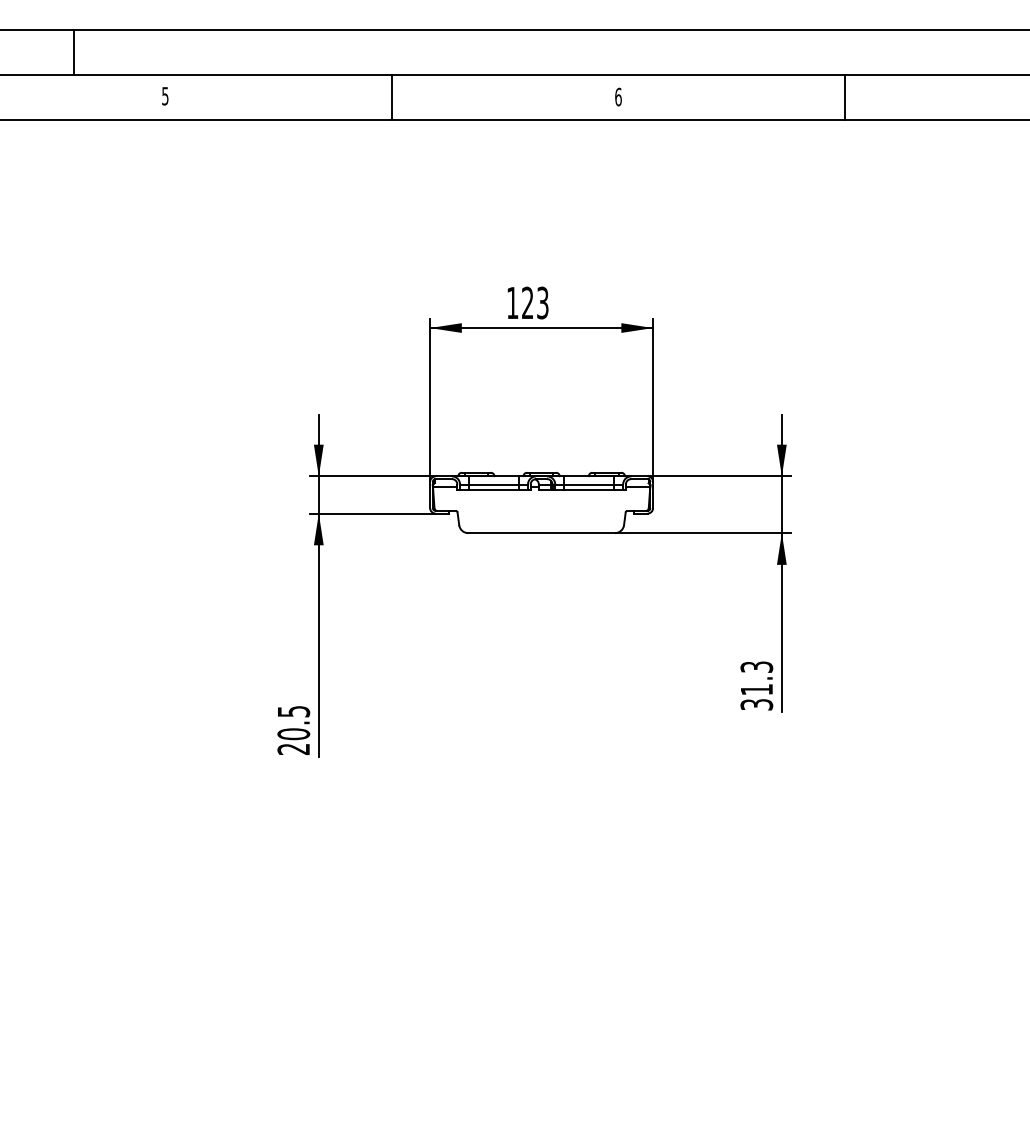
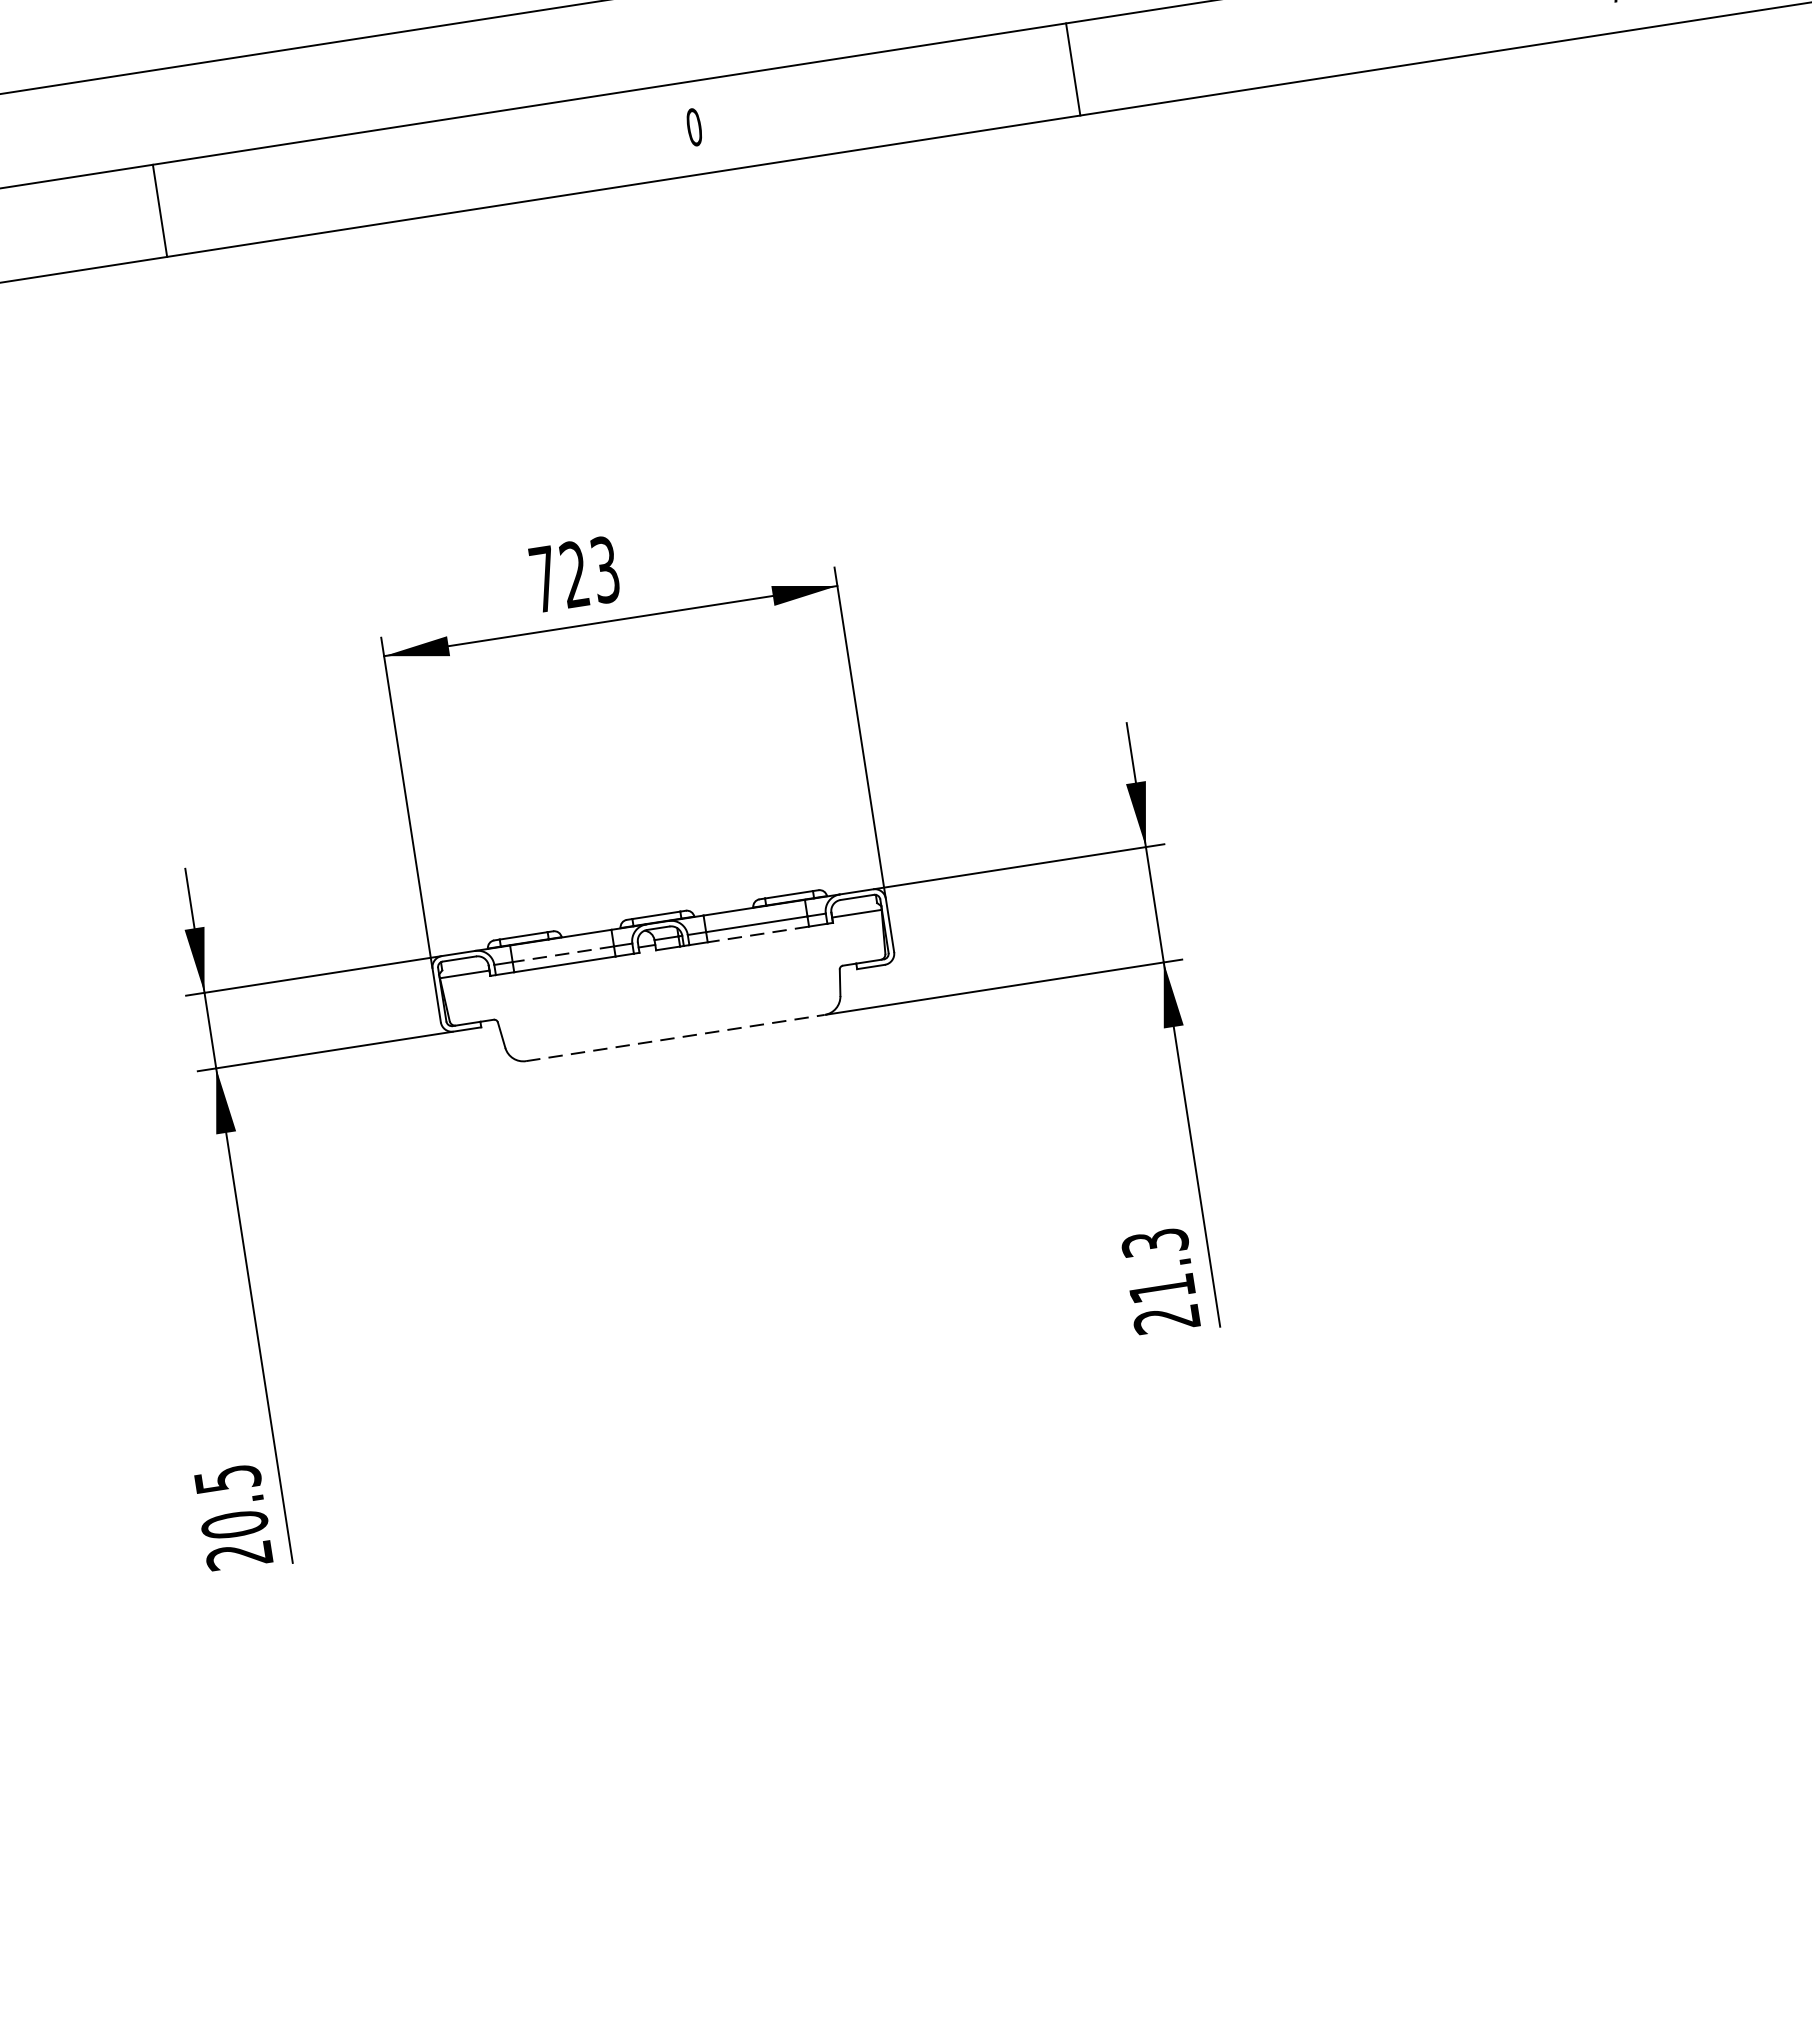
text: (618, 96) -> (694, 126), 6 -> 0
line: (391, 97) -> (159, 210), moved
line: (844, 97) -> (1072, 69), moved
text: (512, 302) -> (543, 578), 123 -> 723
line: (494, 484) -> (564, 953), solid -> dashed
line: (589, 489) -> (758, 934), solid -> dashed
line: (542, 533) -> (677, 1038), solid -> dashed
text: (756, 704) -> (1166, 1318), 31.3 -> 21.3

